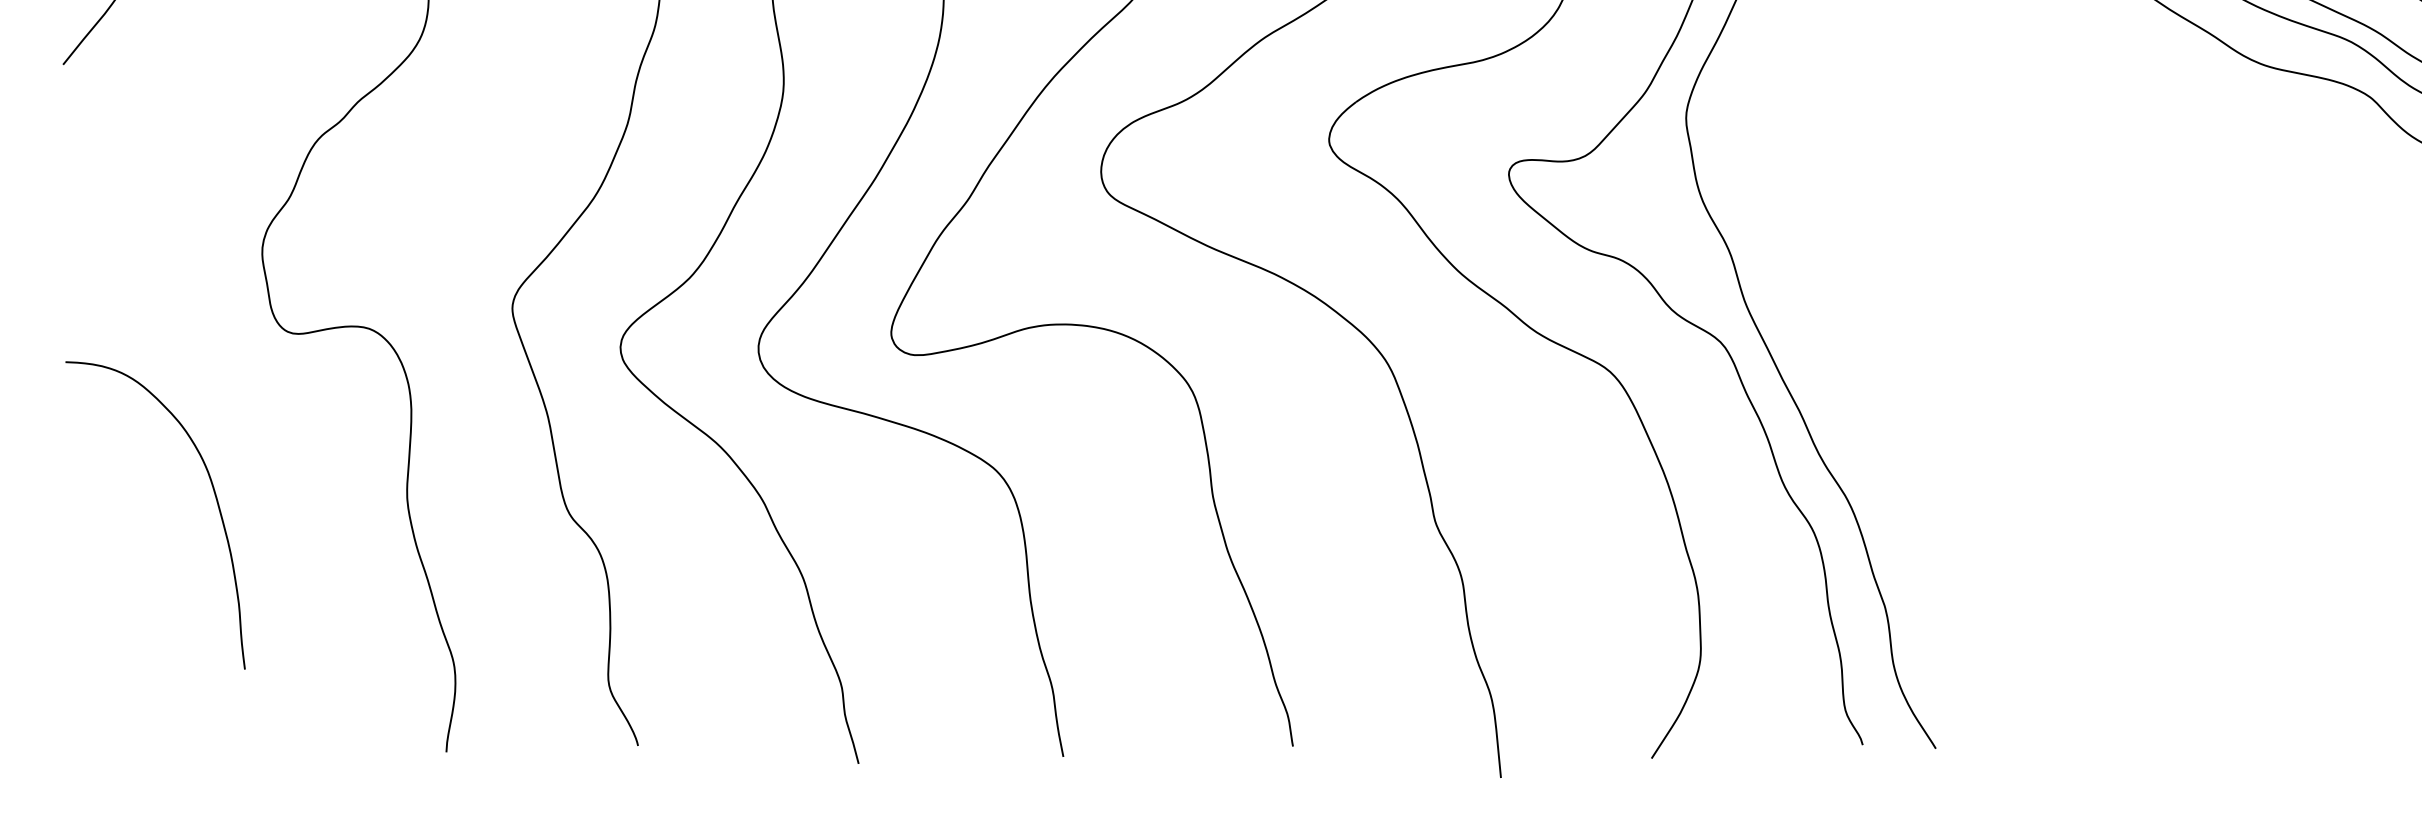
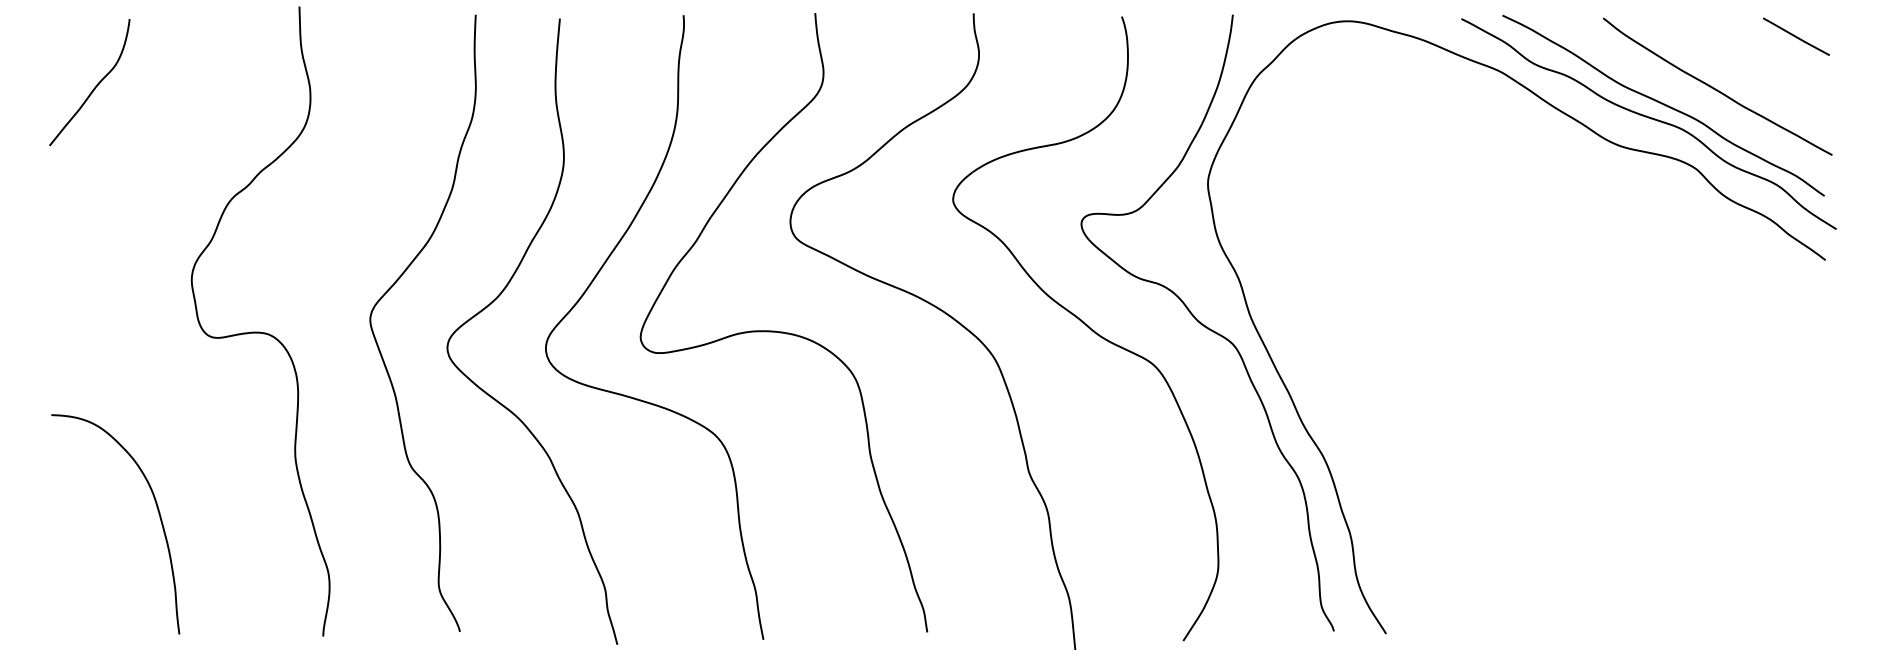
curve: (215, 501) -> (158, 514), moved

